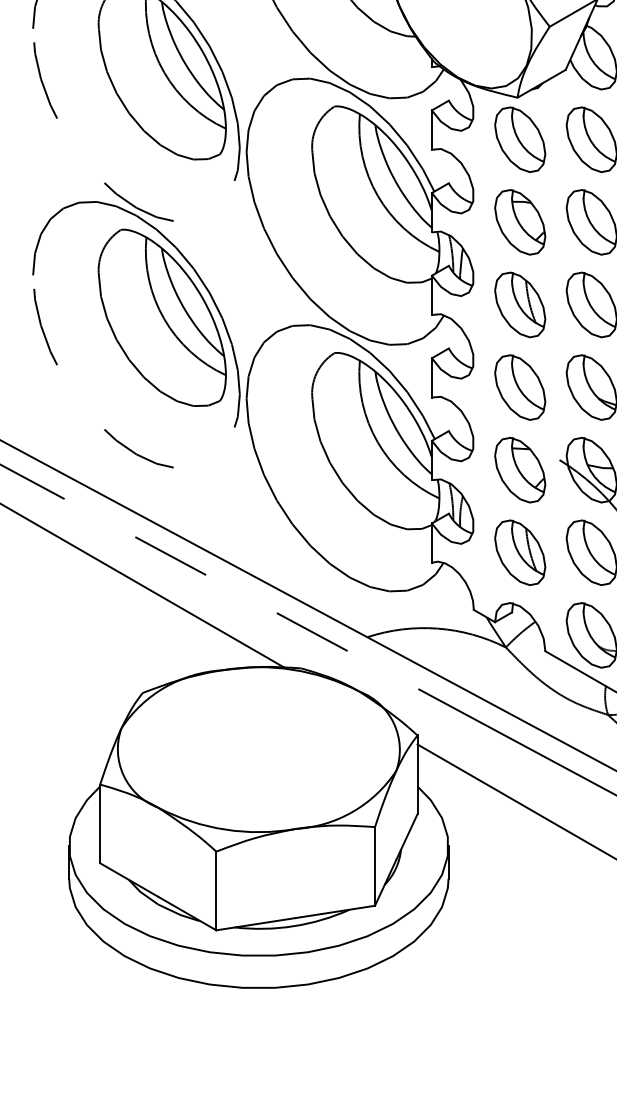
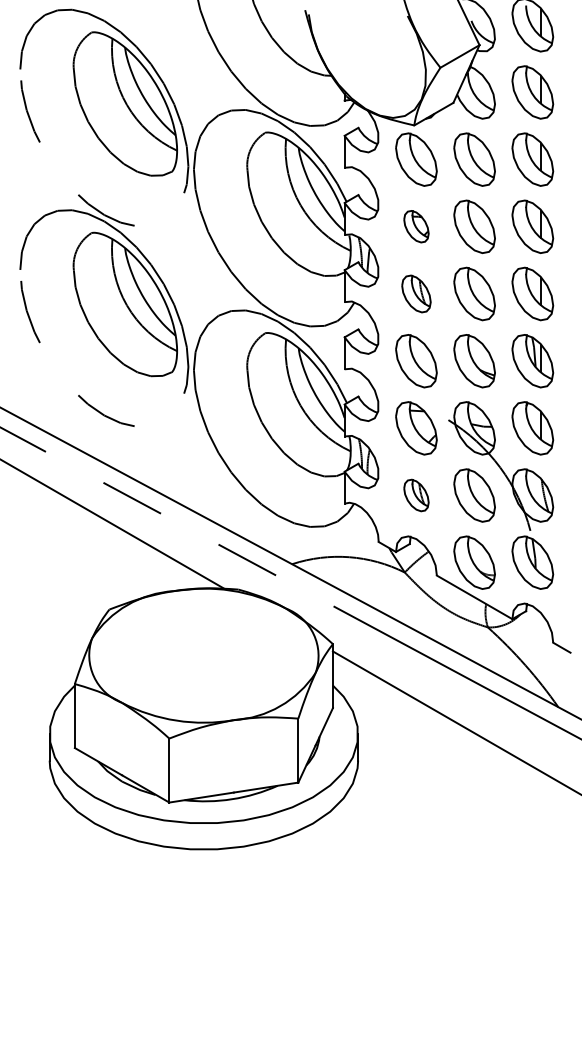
part: (520, 221) -> (416, 226), size x0.6
part: (520, 304) -> (416, 293), size x0.7
part: (520, 552) -> (416, 495), size x0.6

